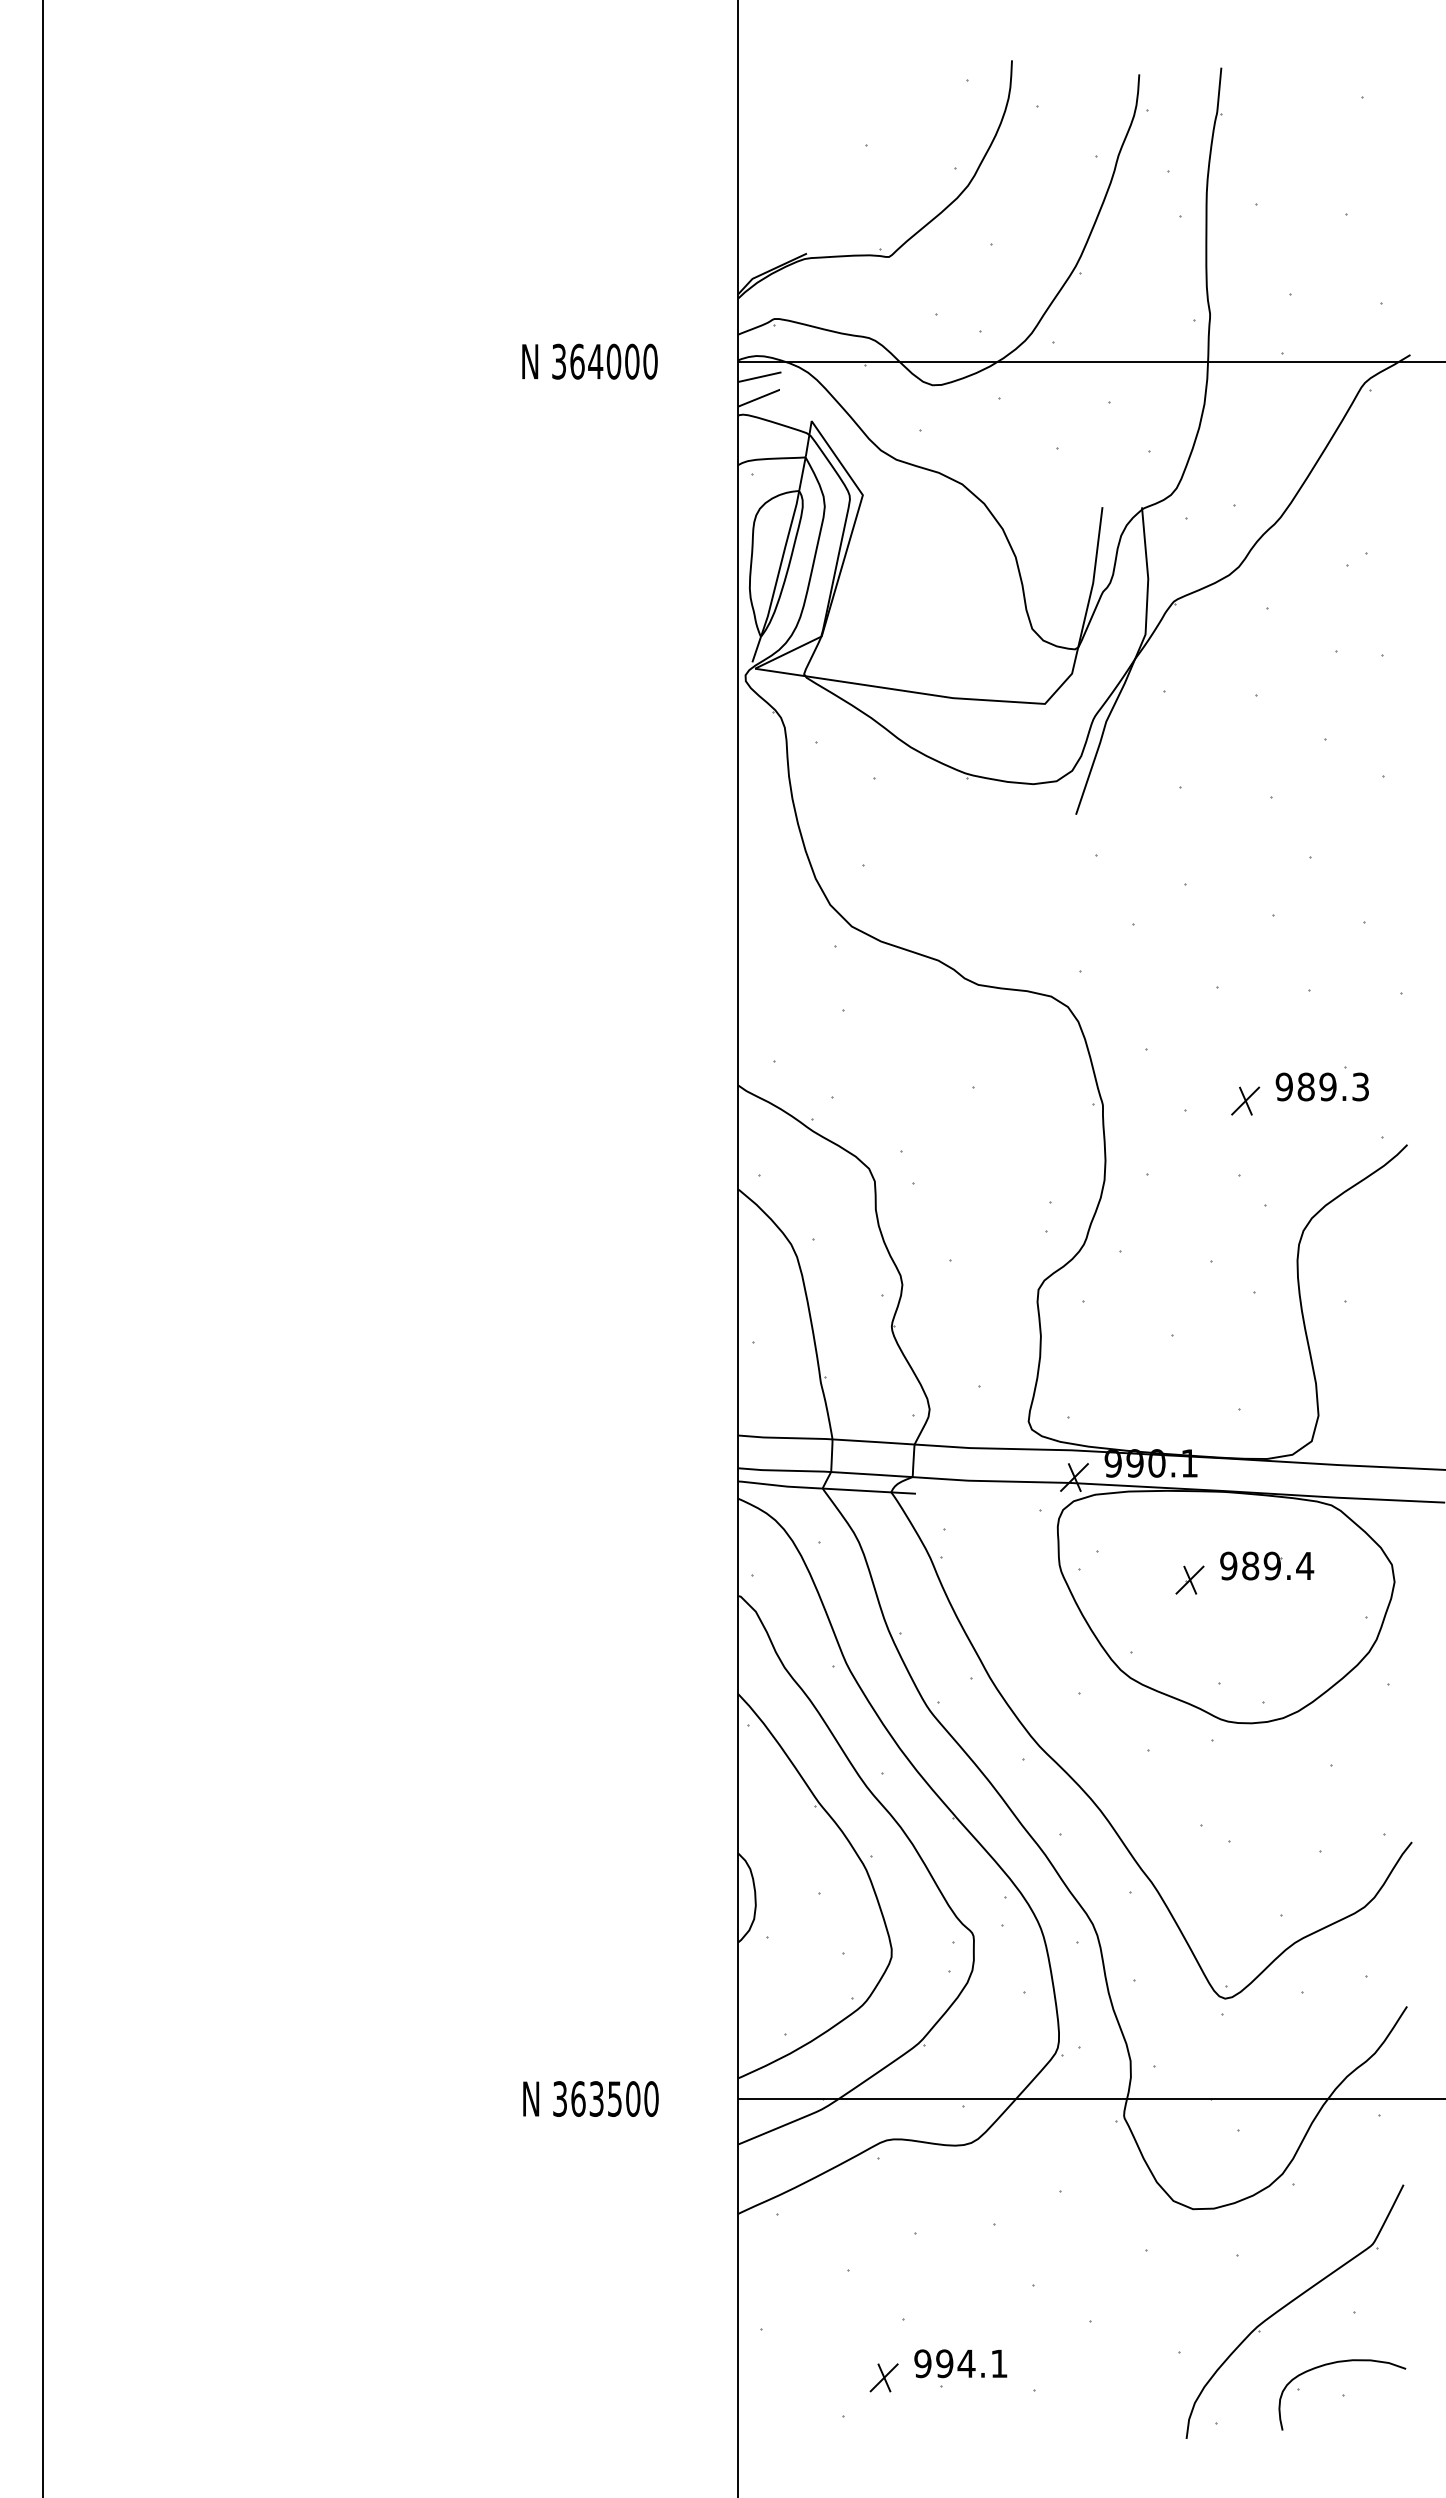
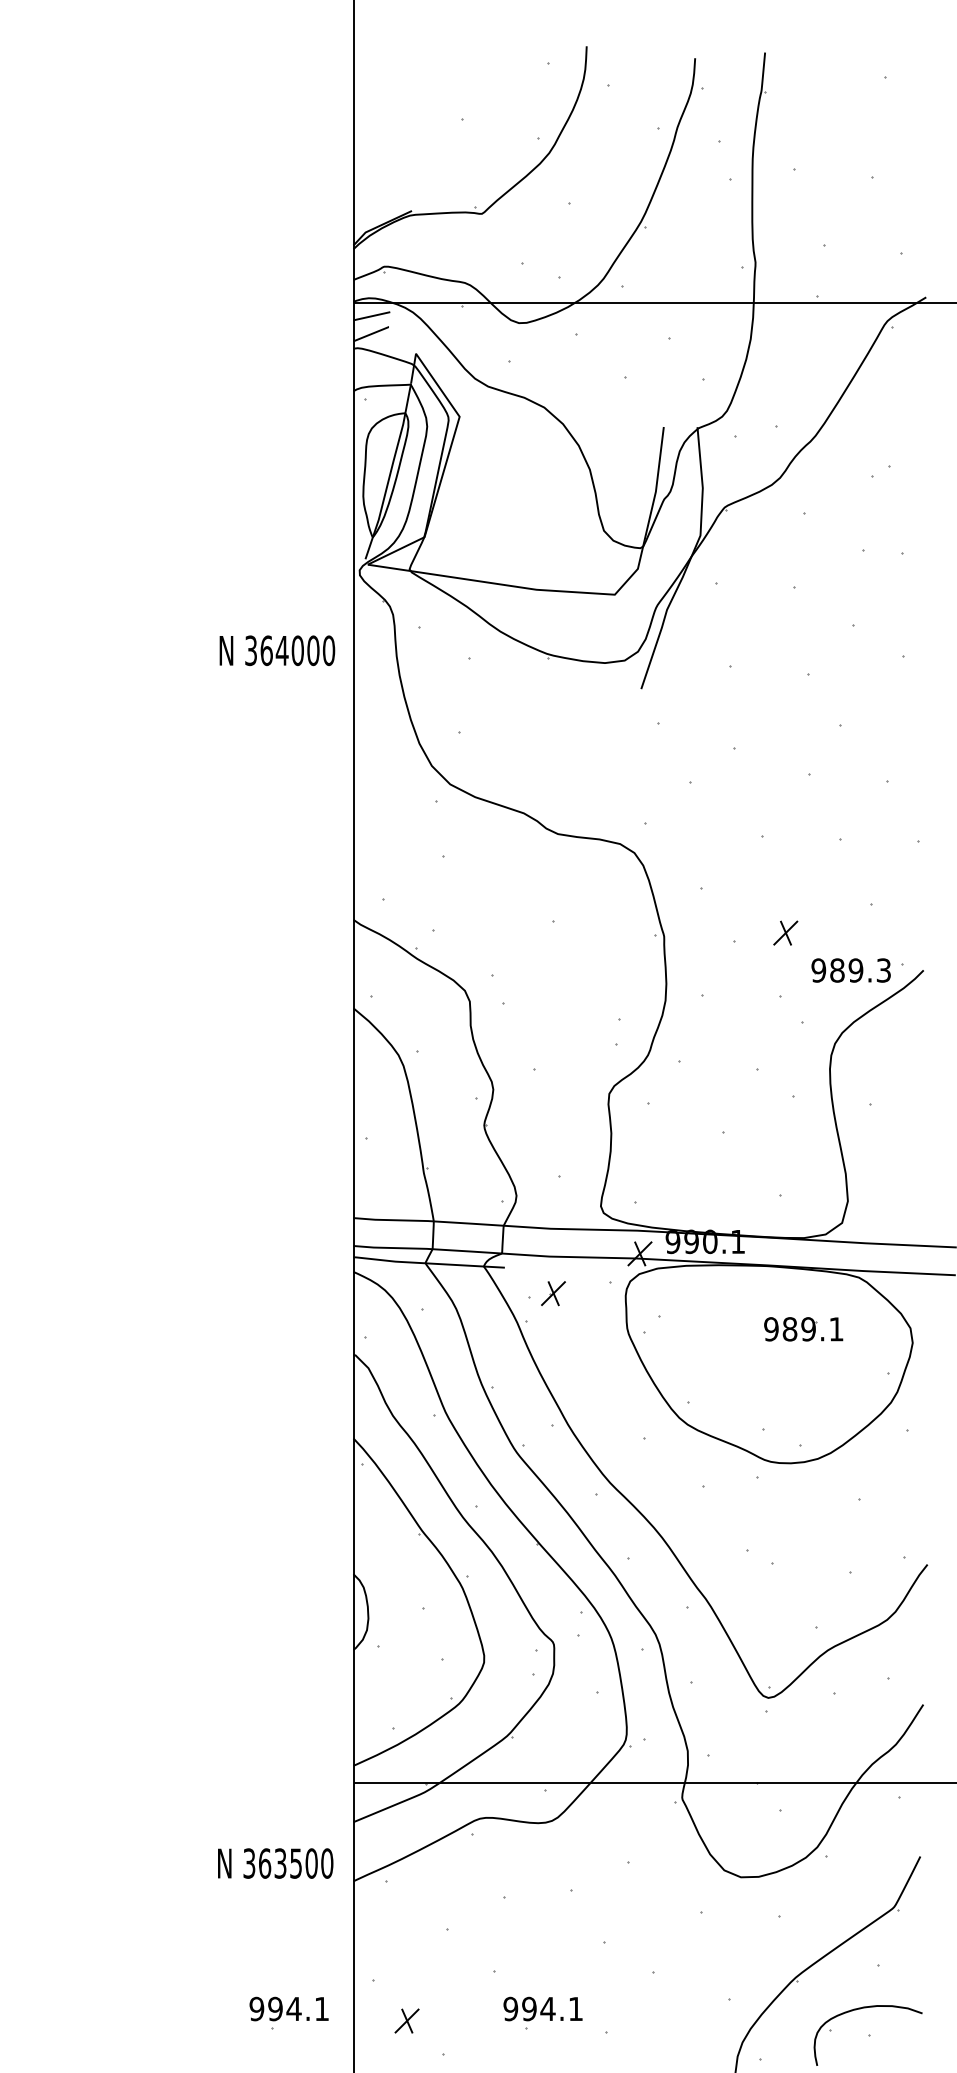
text: (589, 361) -> (276, 650), moved
part: (1321, 1086) -> (850, 970), moved
text: (1305, 1565) -> (836, 1328), 989.4 -> 989.1
part: (1189, 1579) -> (553, 1293), moved
text: (590, 2098) -> (275, 1863), moved
part: (662, 2368) -> (288, 2013), added
part: (883, 2377) -> (406, 2020), moved

